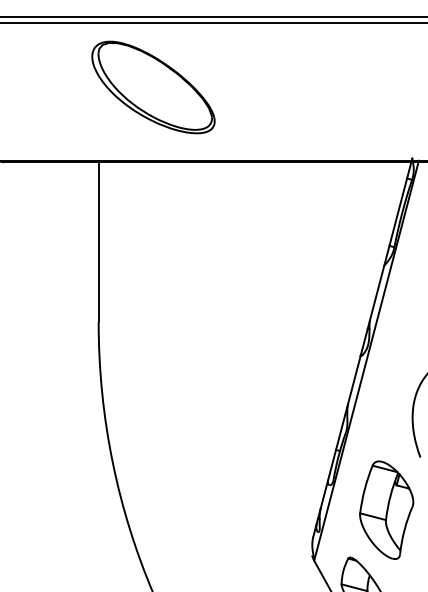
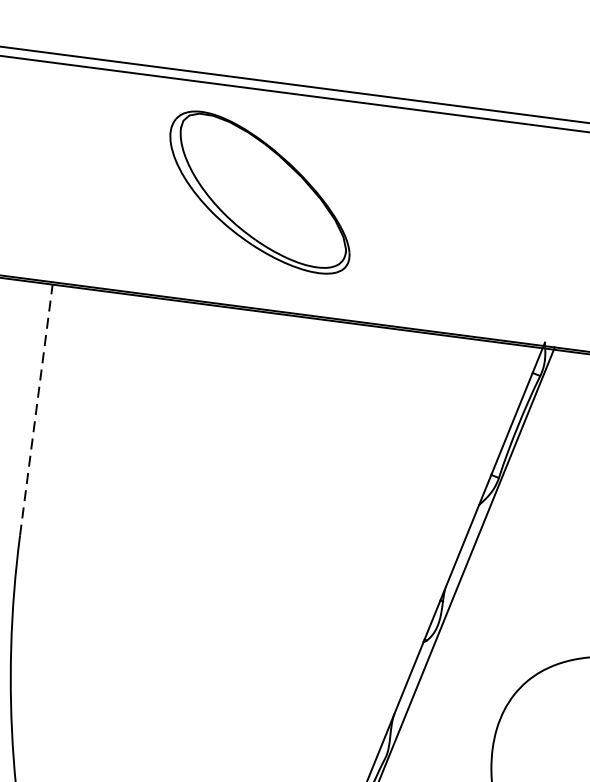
part: (153, 87) -> (260, 192), moved
line: (98, 241) -> (36, 408), solid -> dashed

